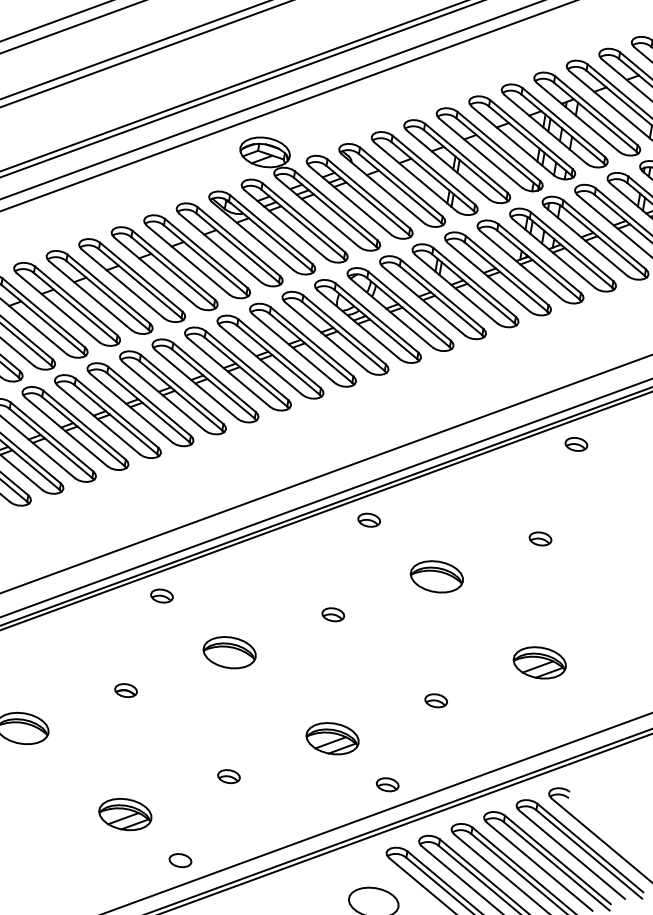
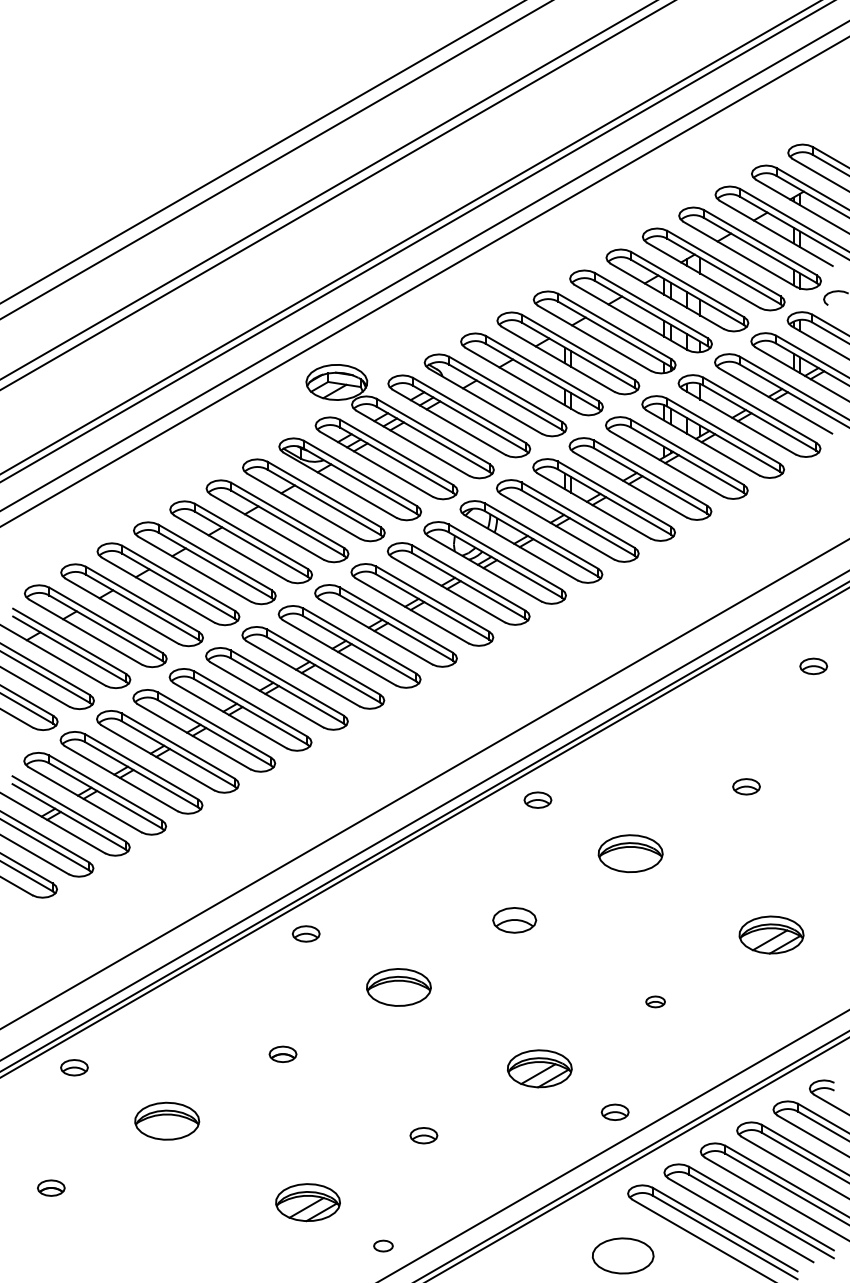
part: (576, 444) -> (813, 666), moved
part: (333, 614) -> (514, 920), size x1.6
part: (436, 700) -> (655, 1001), size x0.7
part: (180, 860) -> (383, 1245), size x0.7

